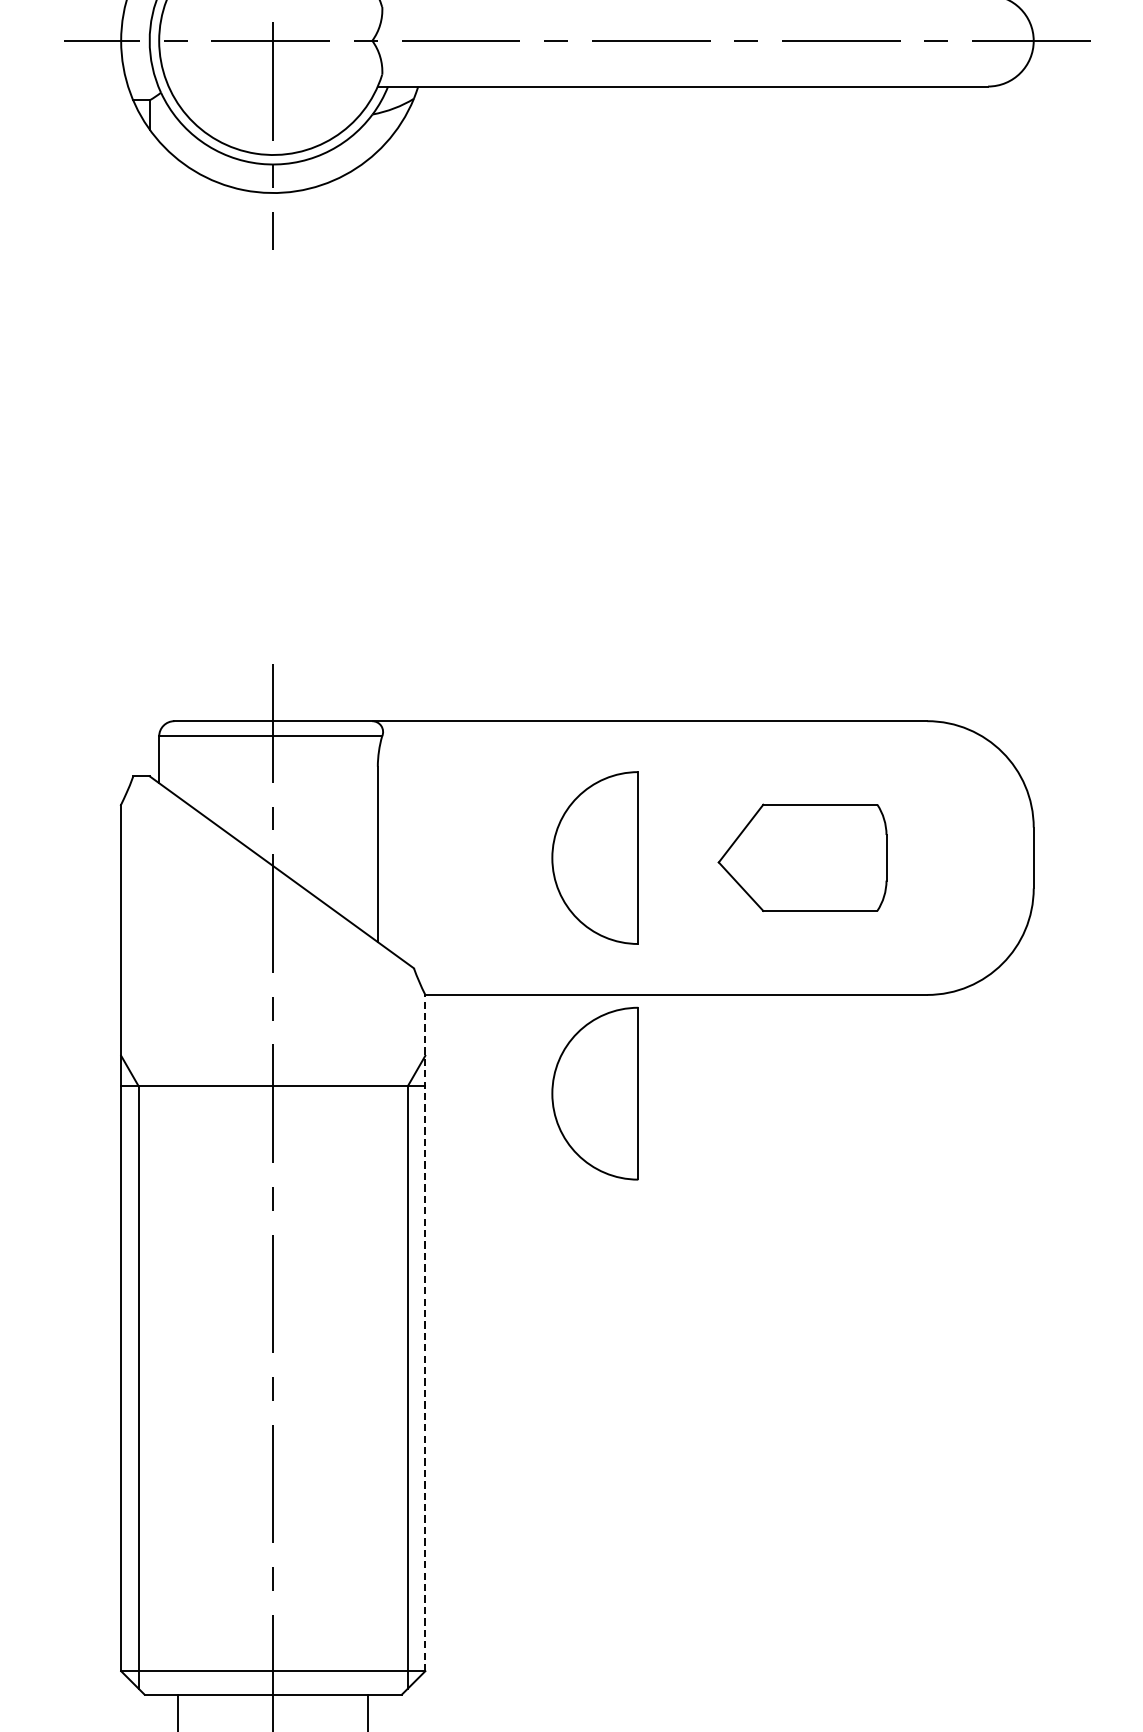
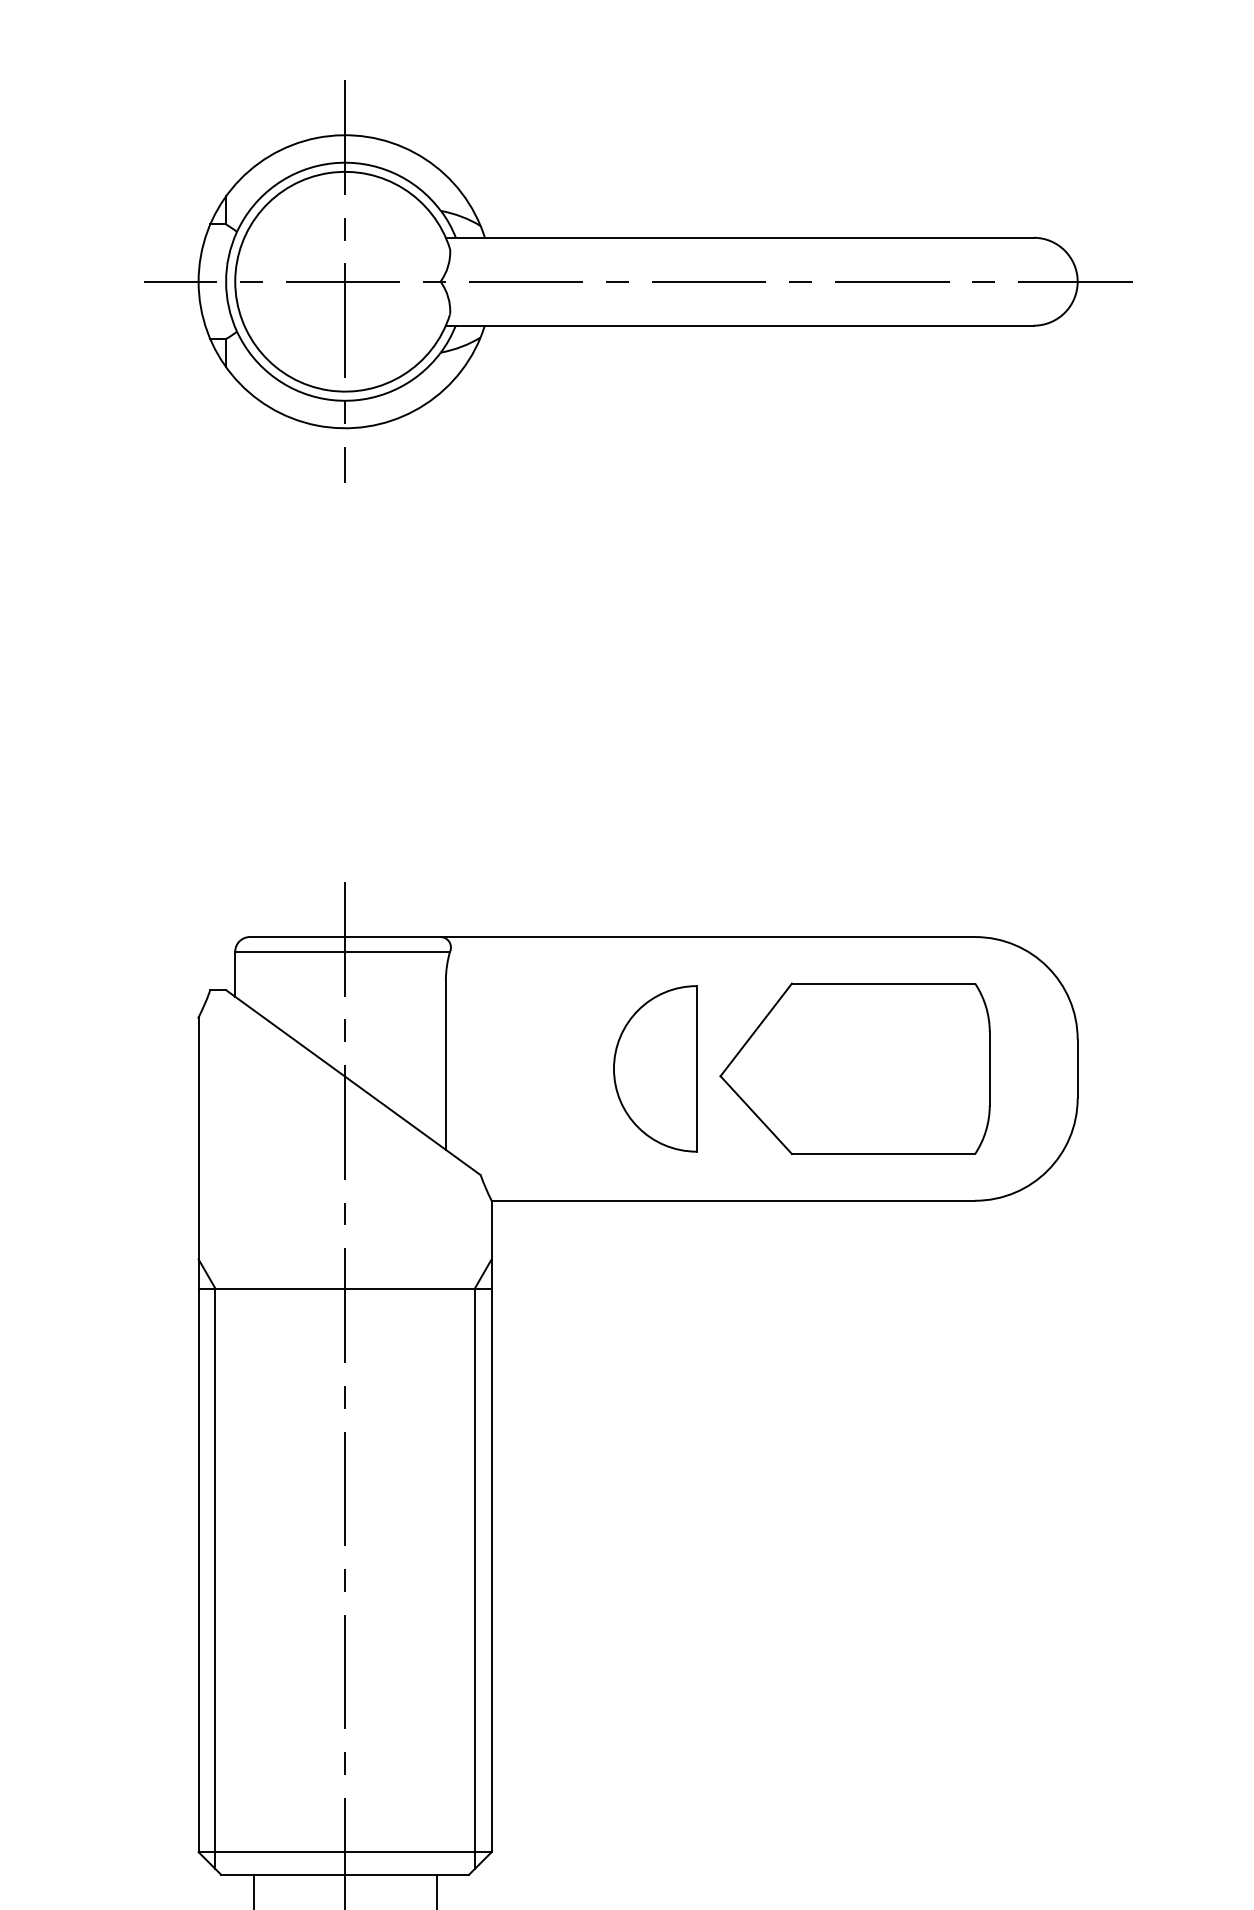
part: (802, 857) -> (854, 1068), size x1.67
part: (595, 1093) -> (655, 1295), removed
line: (425, 1333) -> (491, 1526), dashed -> solid

